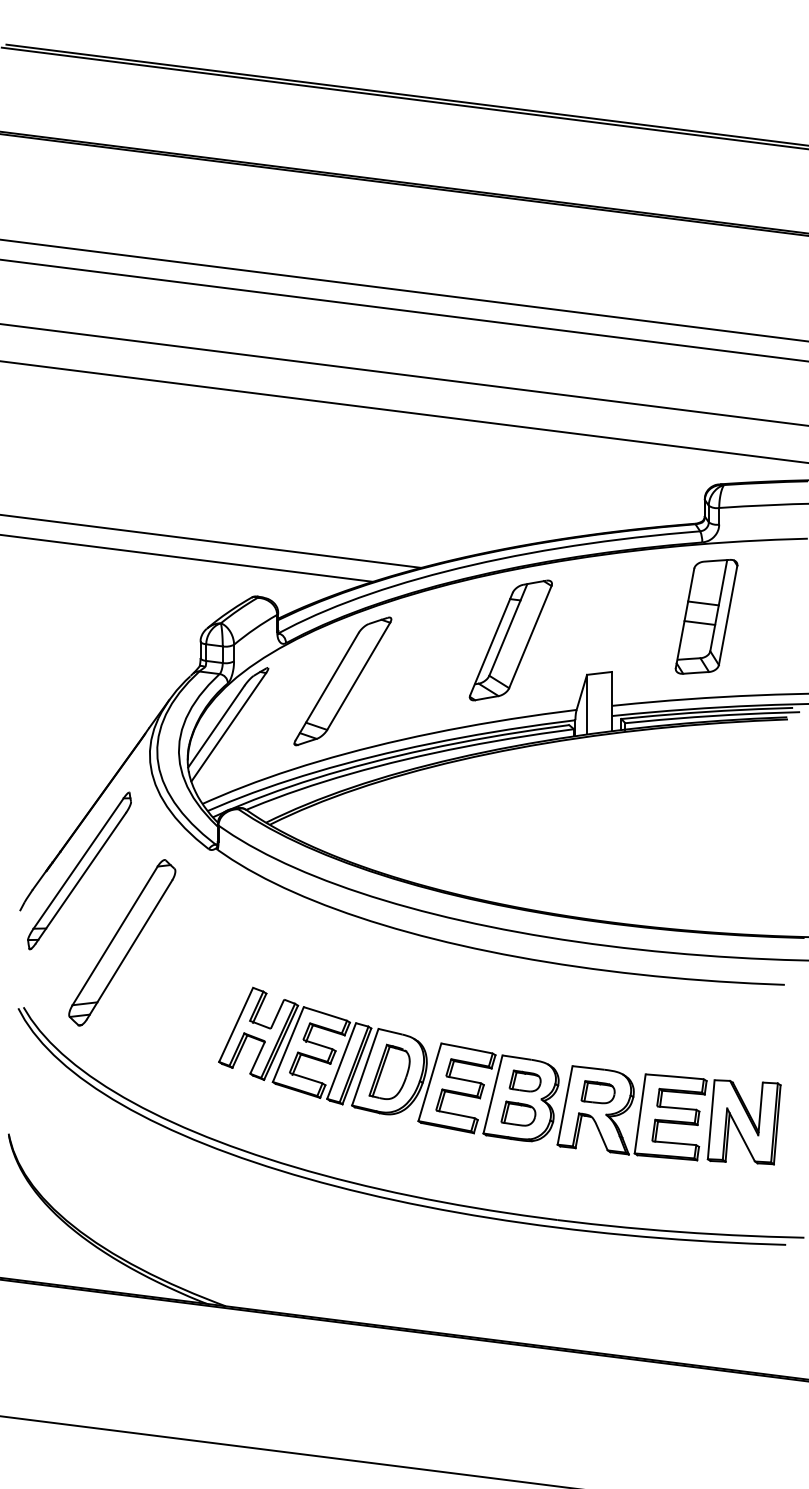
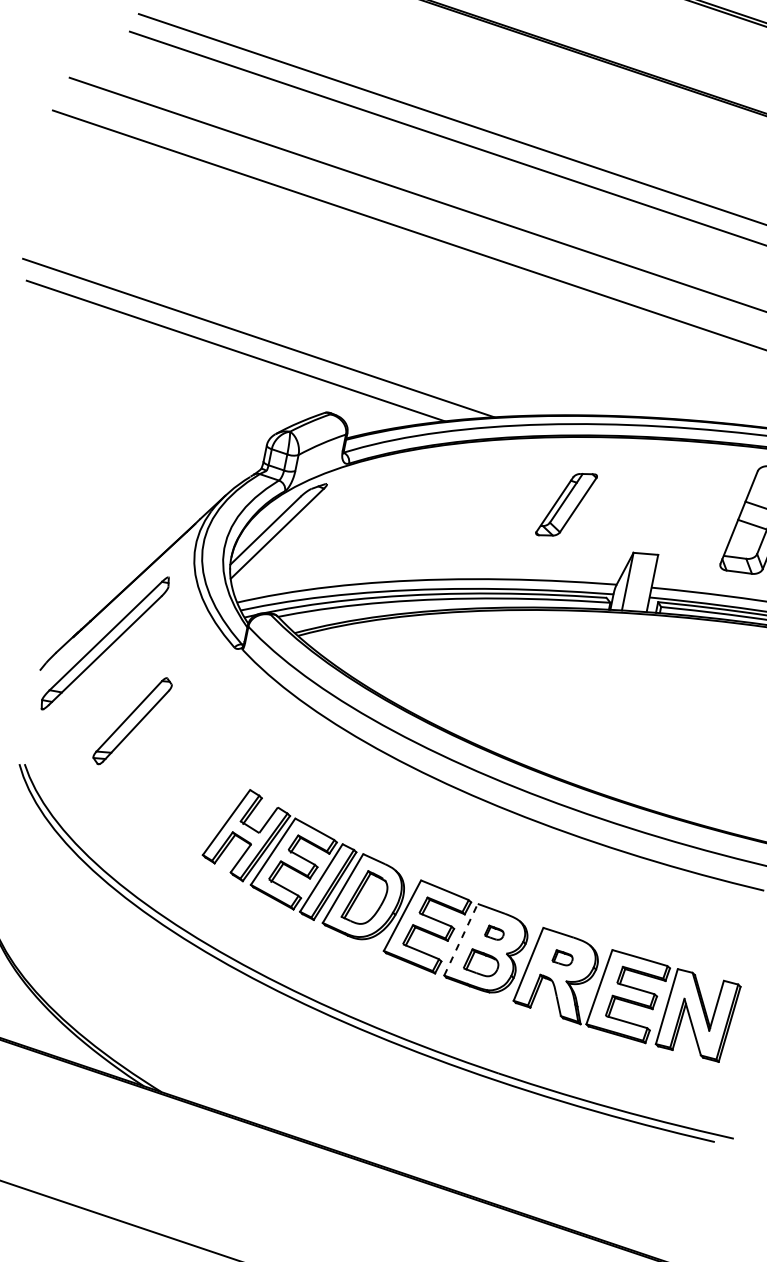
part: (510, 640) -> (566, 504), size x0.6
part: (342, 681) -> (396, 511), removed
part: (122, 942) -> (132, 720), size x0.6
part: (524, 1080) -> (494, 932), size x0.6
part: (597, 1092) -> (562, 958), size x0.6
line: (493, 1094) -> (461, 939), solid -> dashed

